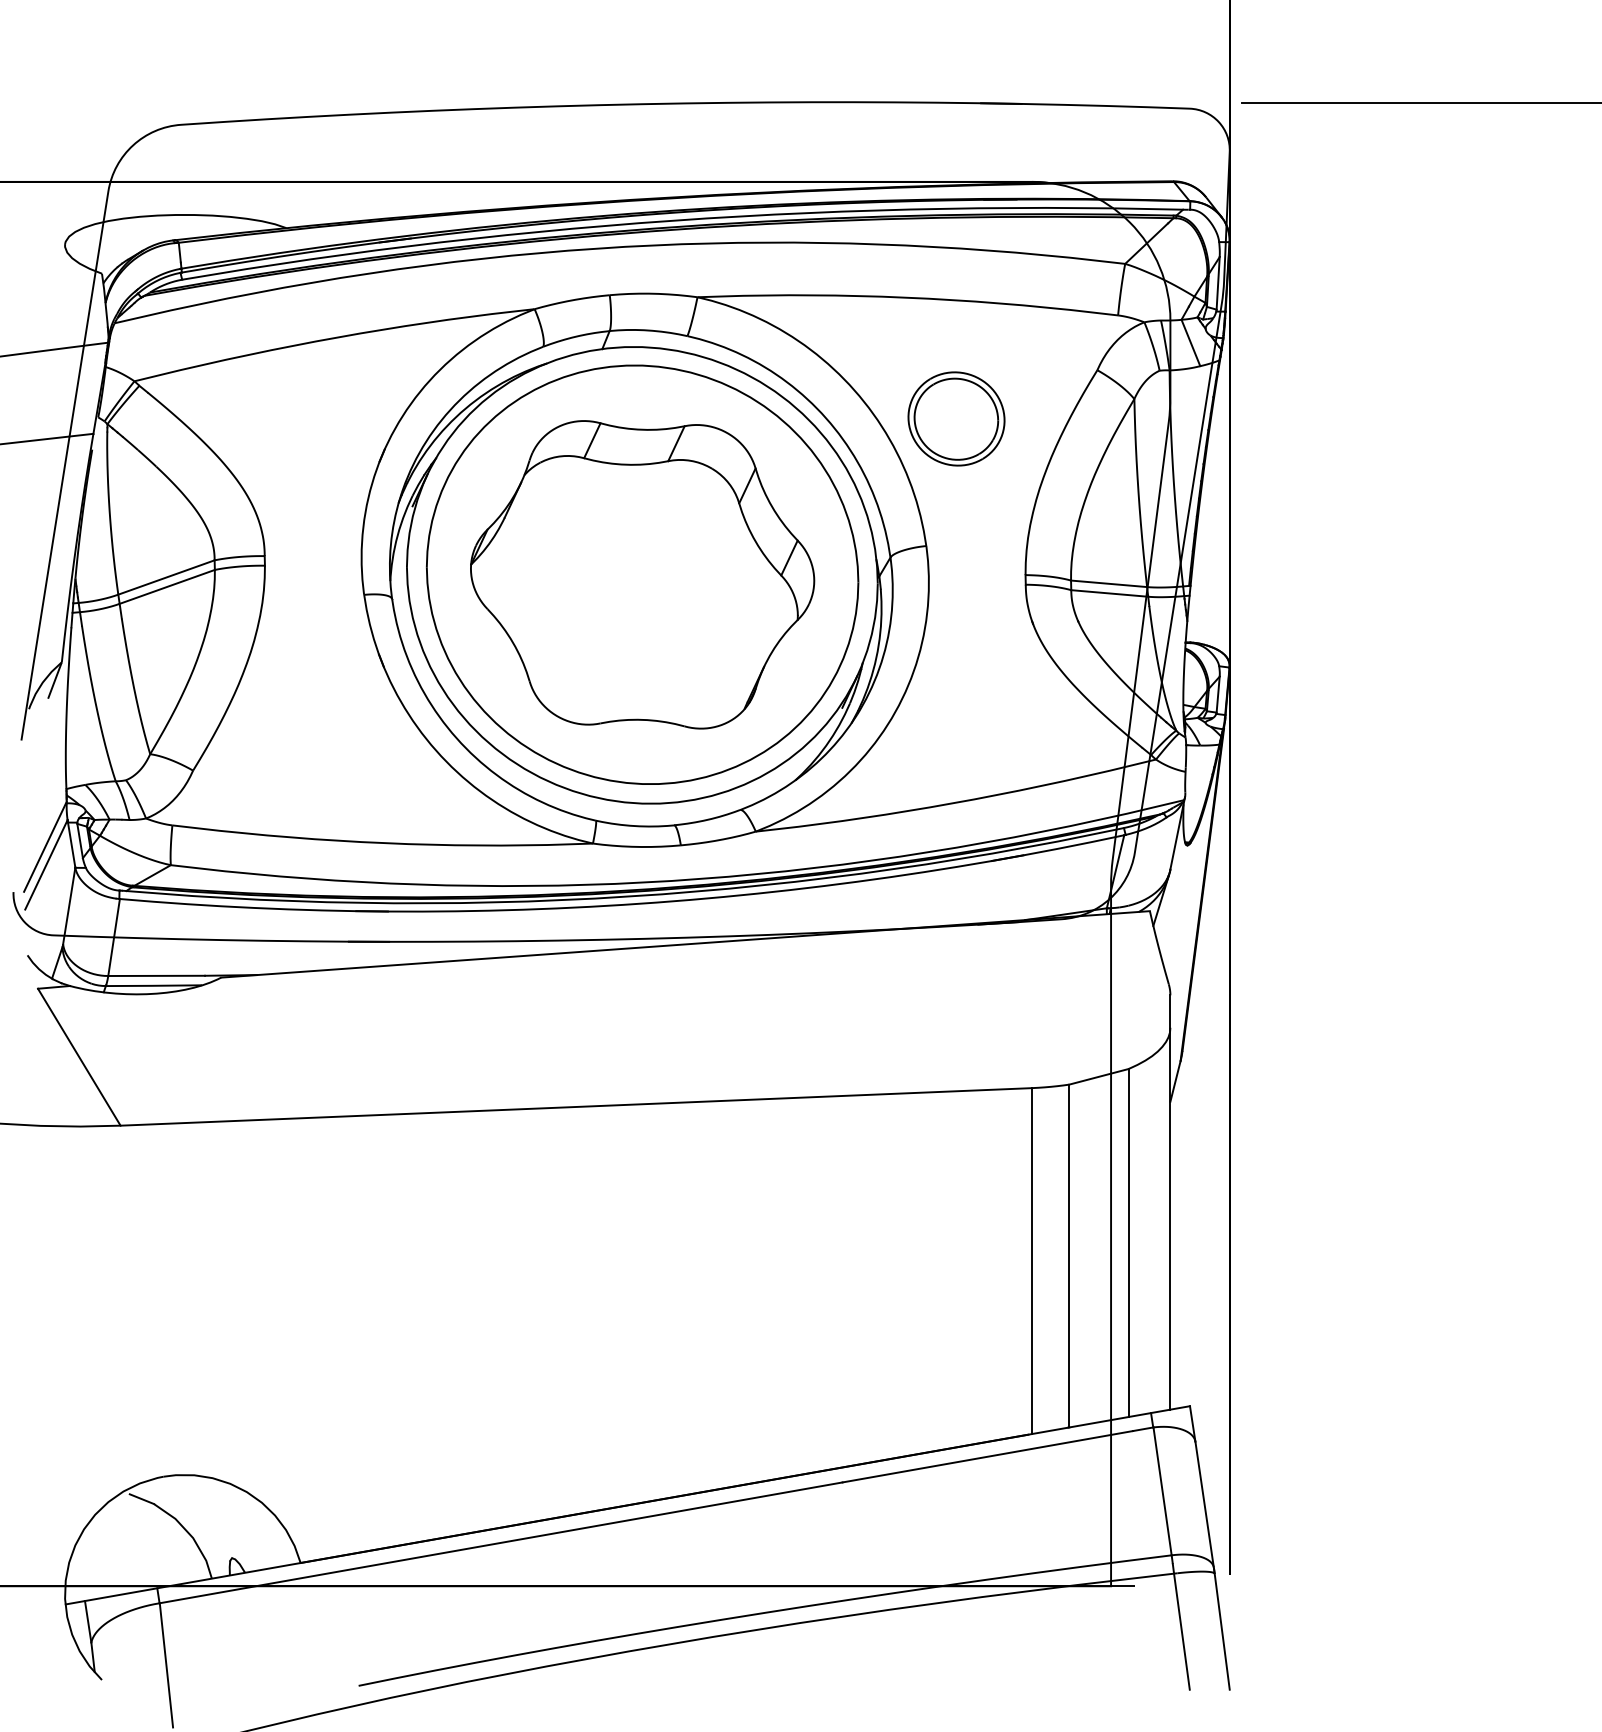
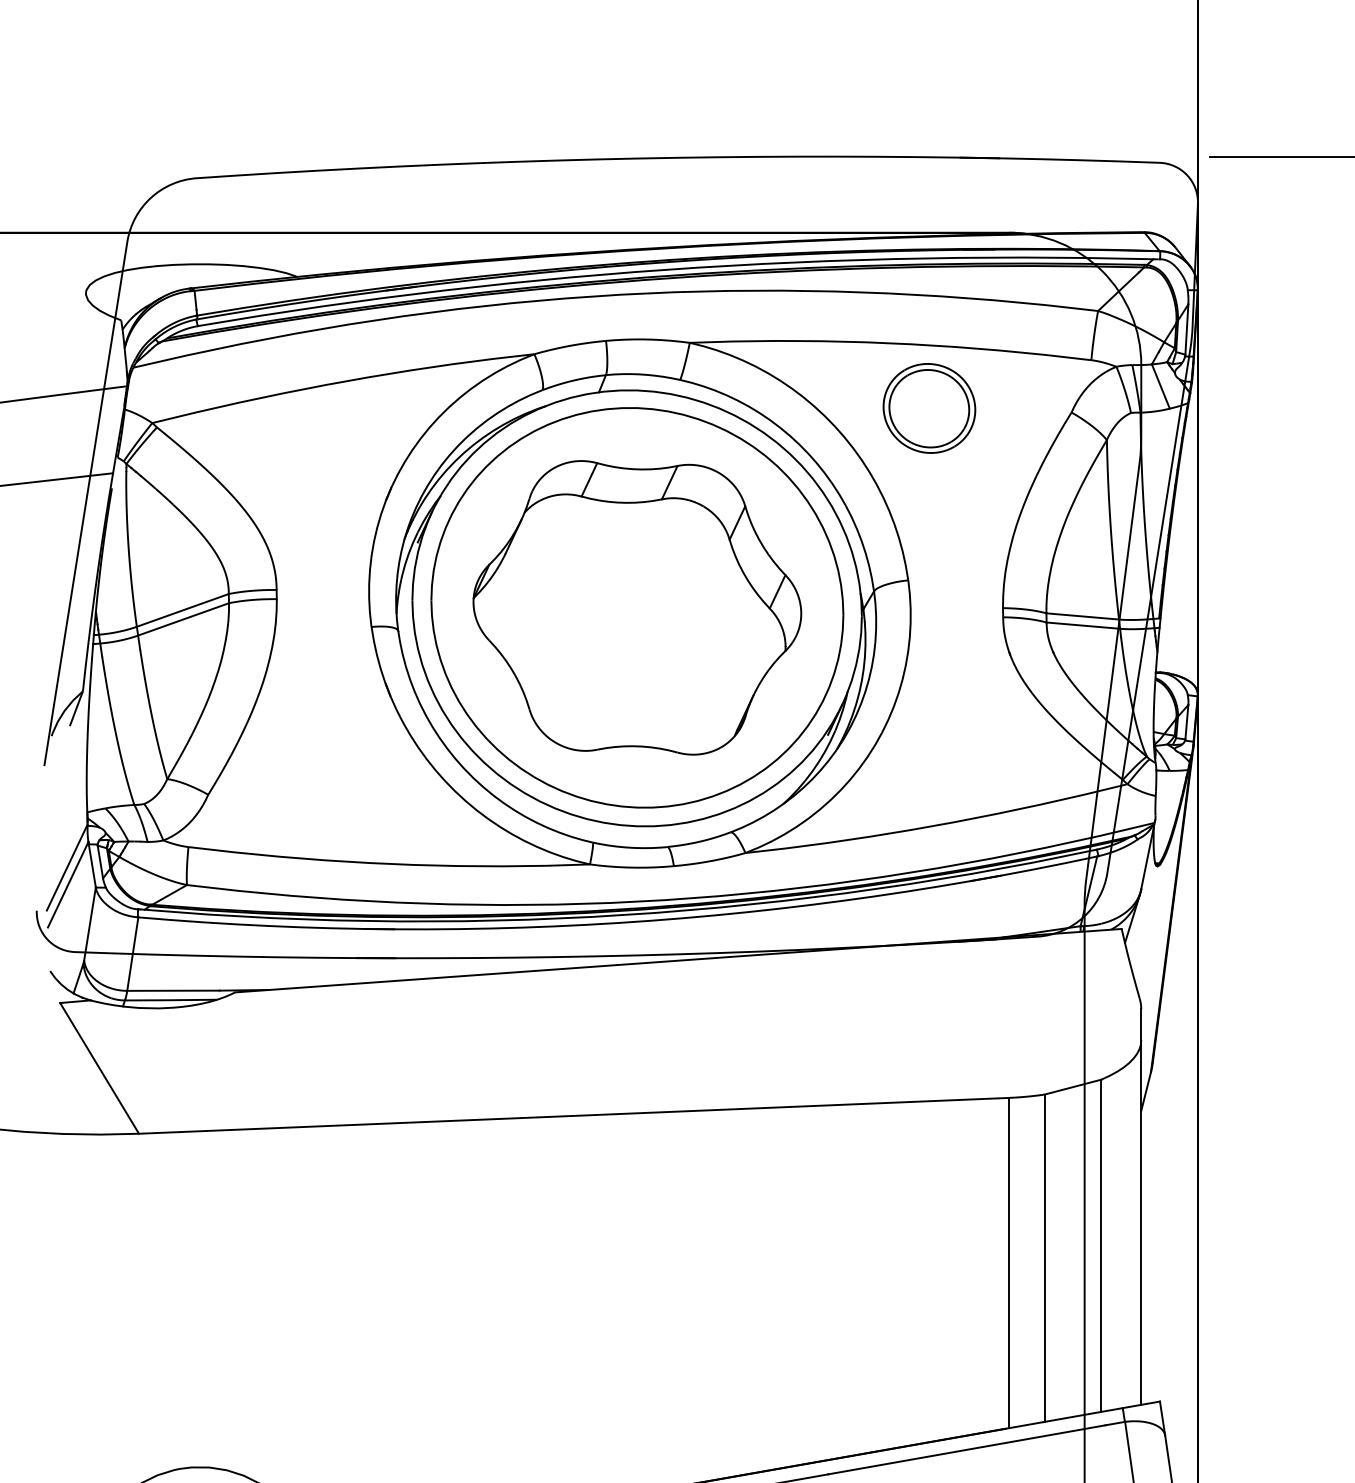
part: (956, 418) -> (929, 408), moved

